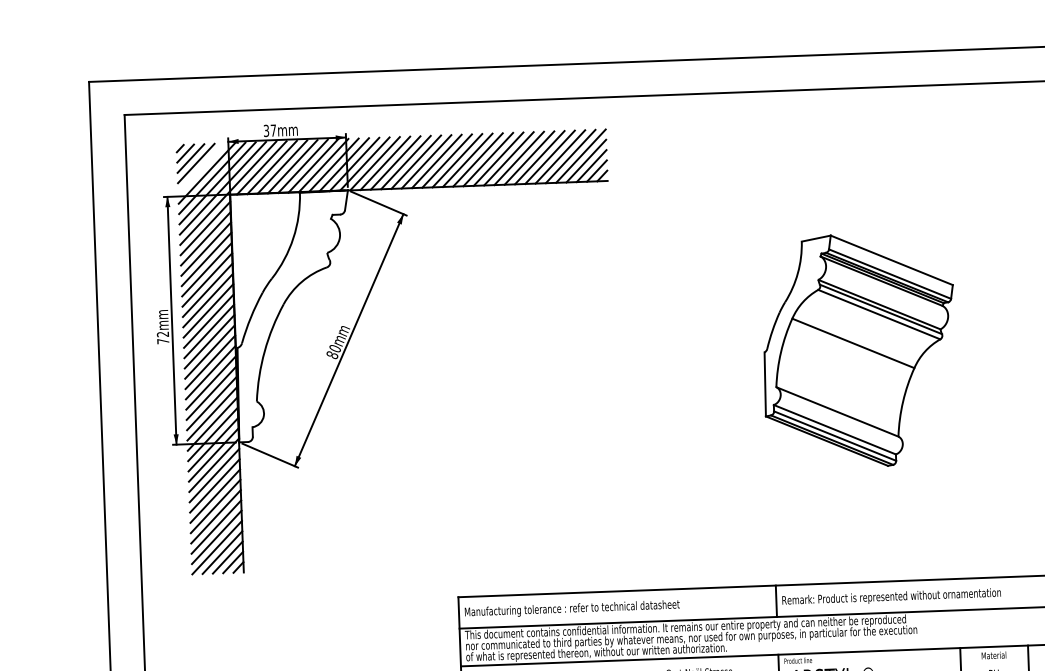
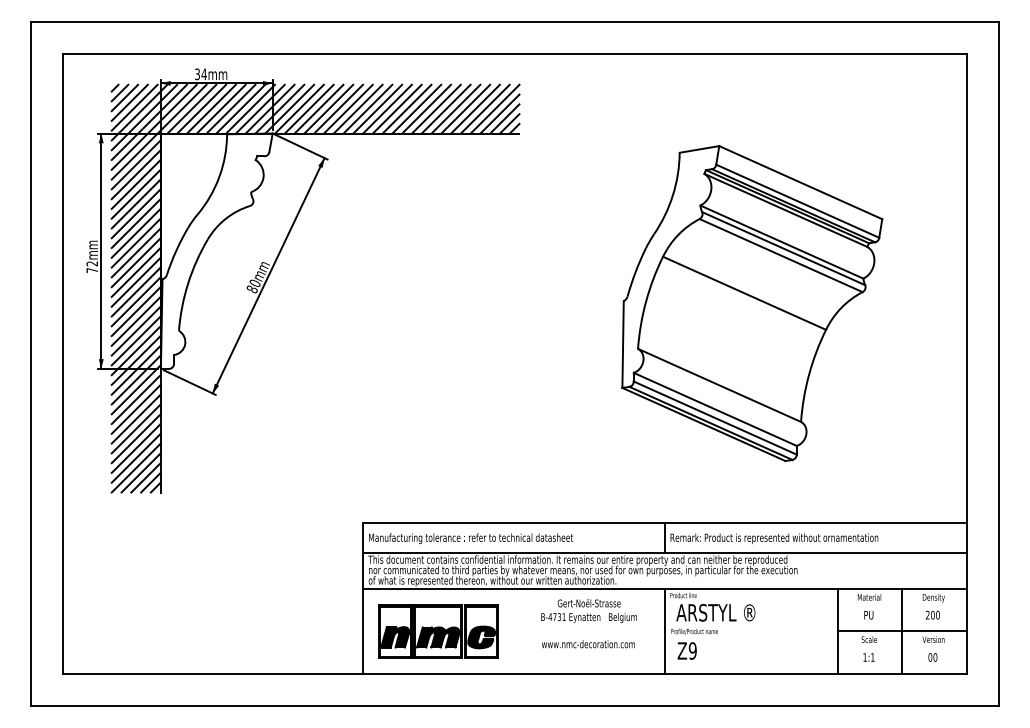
text: (272, 129) -> (203, 73), 37mm -> 34mm
line: (201, 168) -> (134, 107), added
part: (859, 350) -> (752, 303), size x1.43

